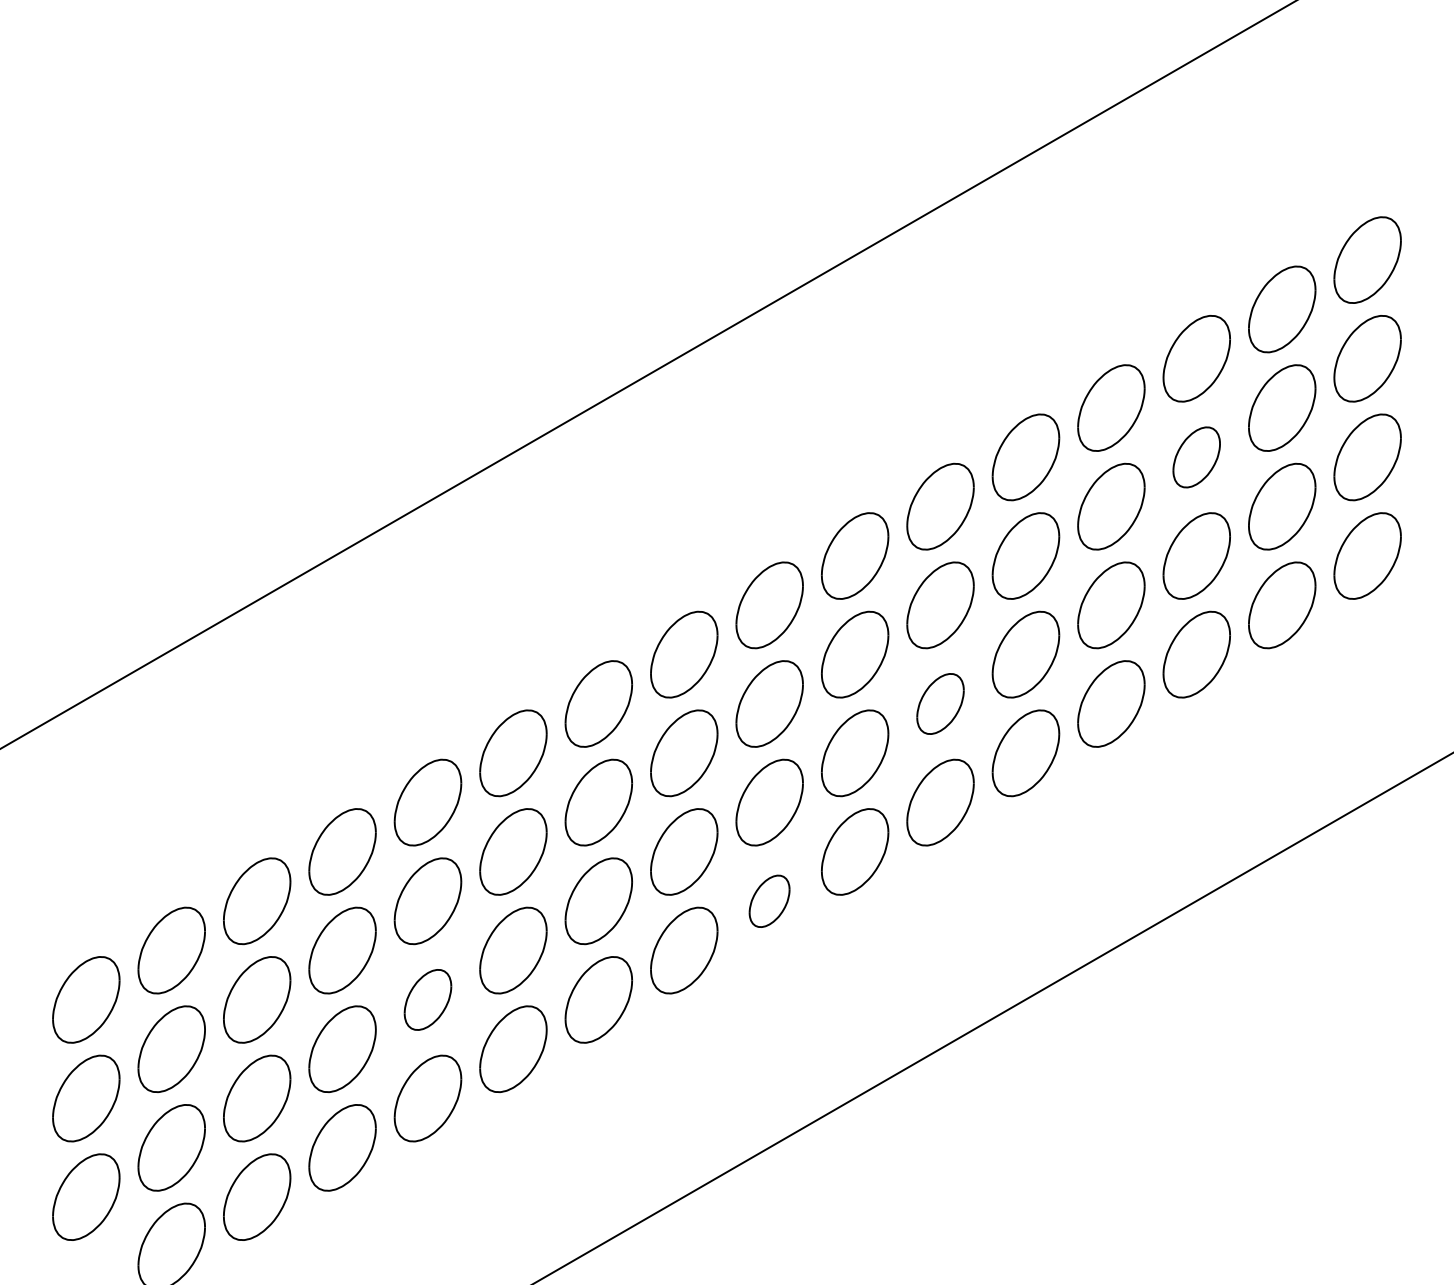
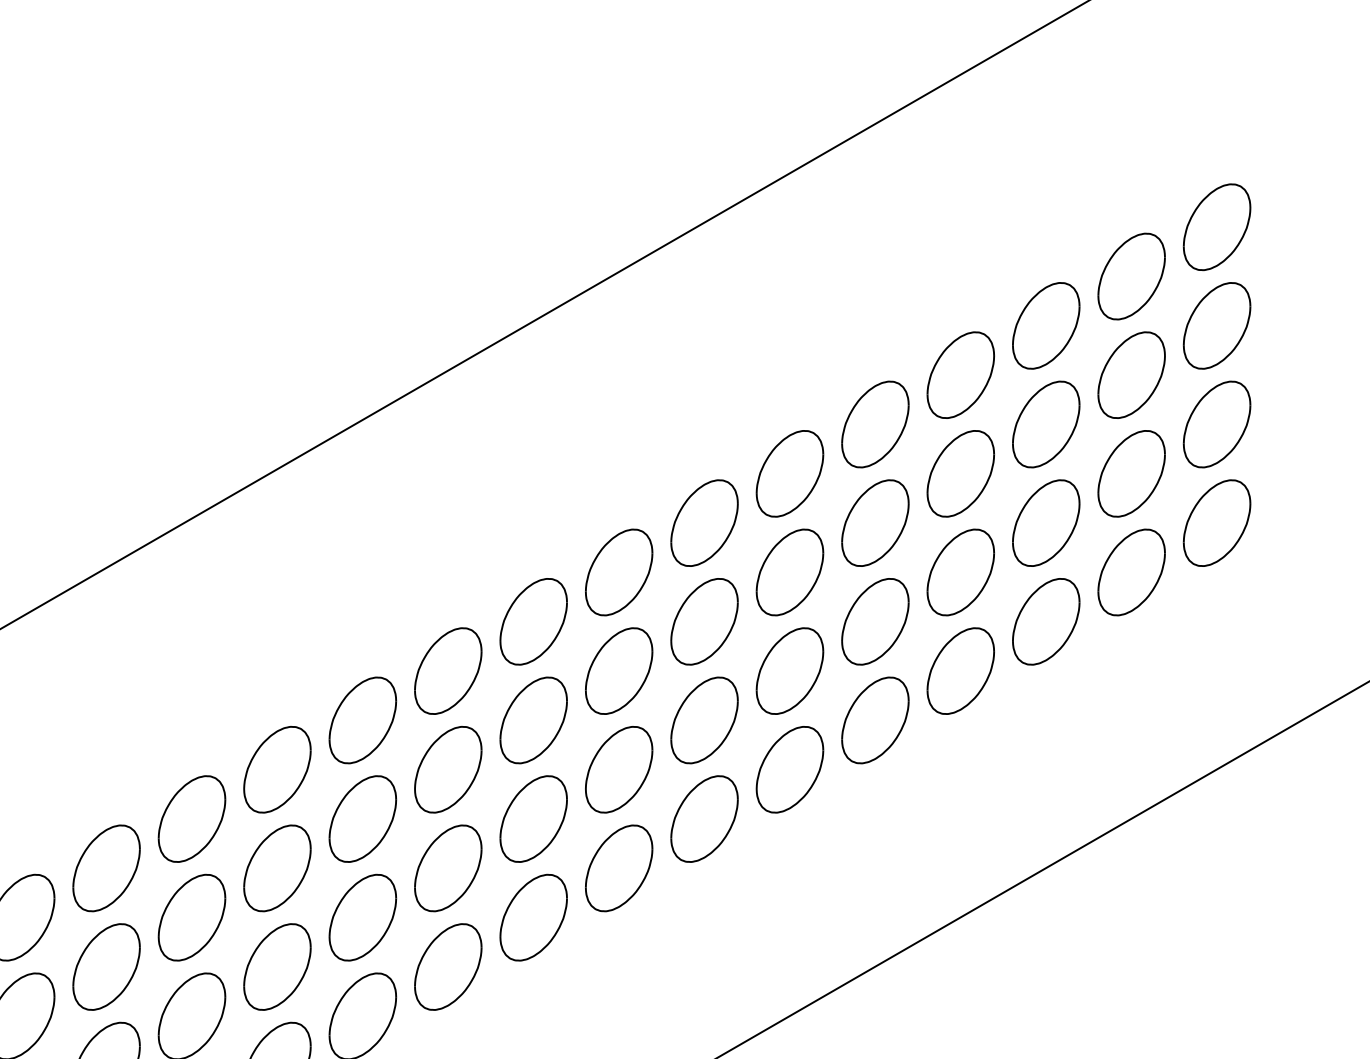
part: (1196, 457) -> (1045, 424), size x1.43
part: (940, 703) -> (789, 670), size x1.43
part: (769, 901) -> (618, 868), size x1.67
part: (427, 999) -> (276, 966), size x1.43

